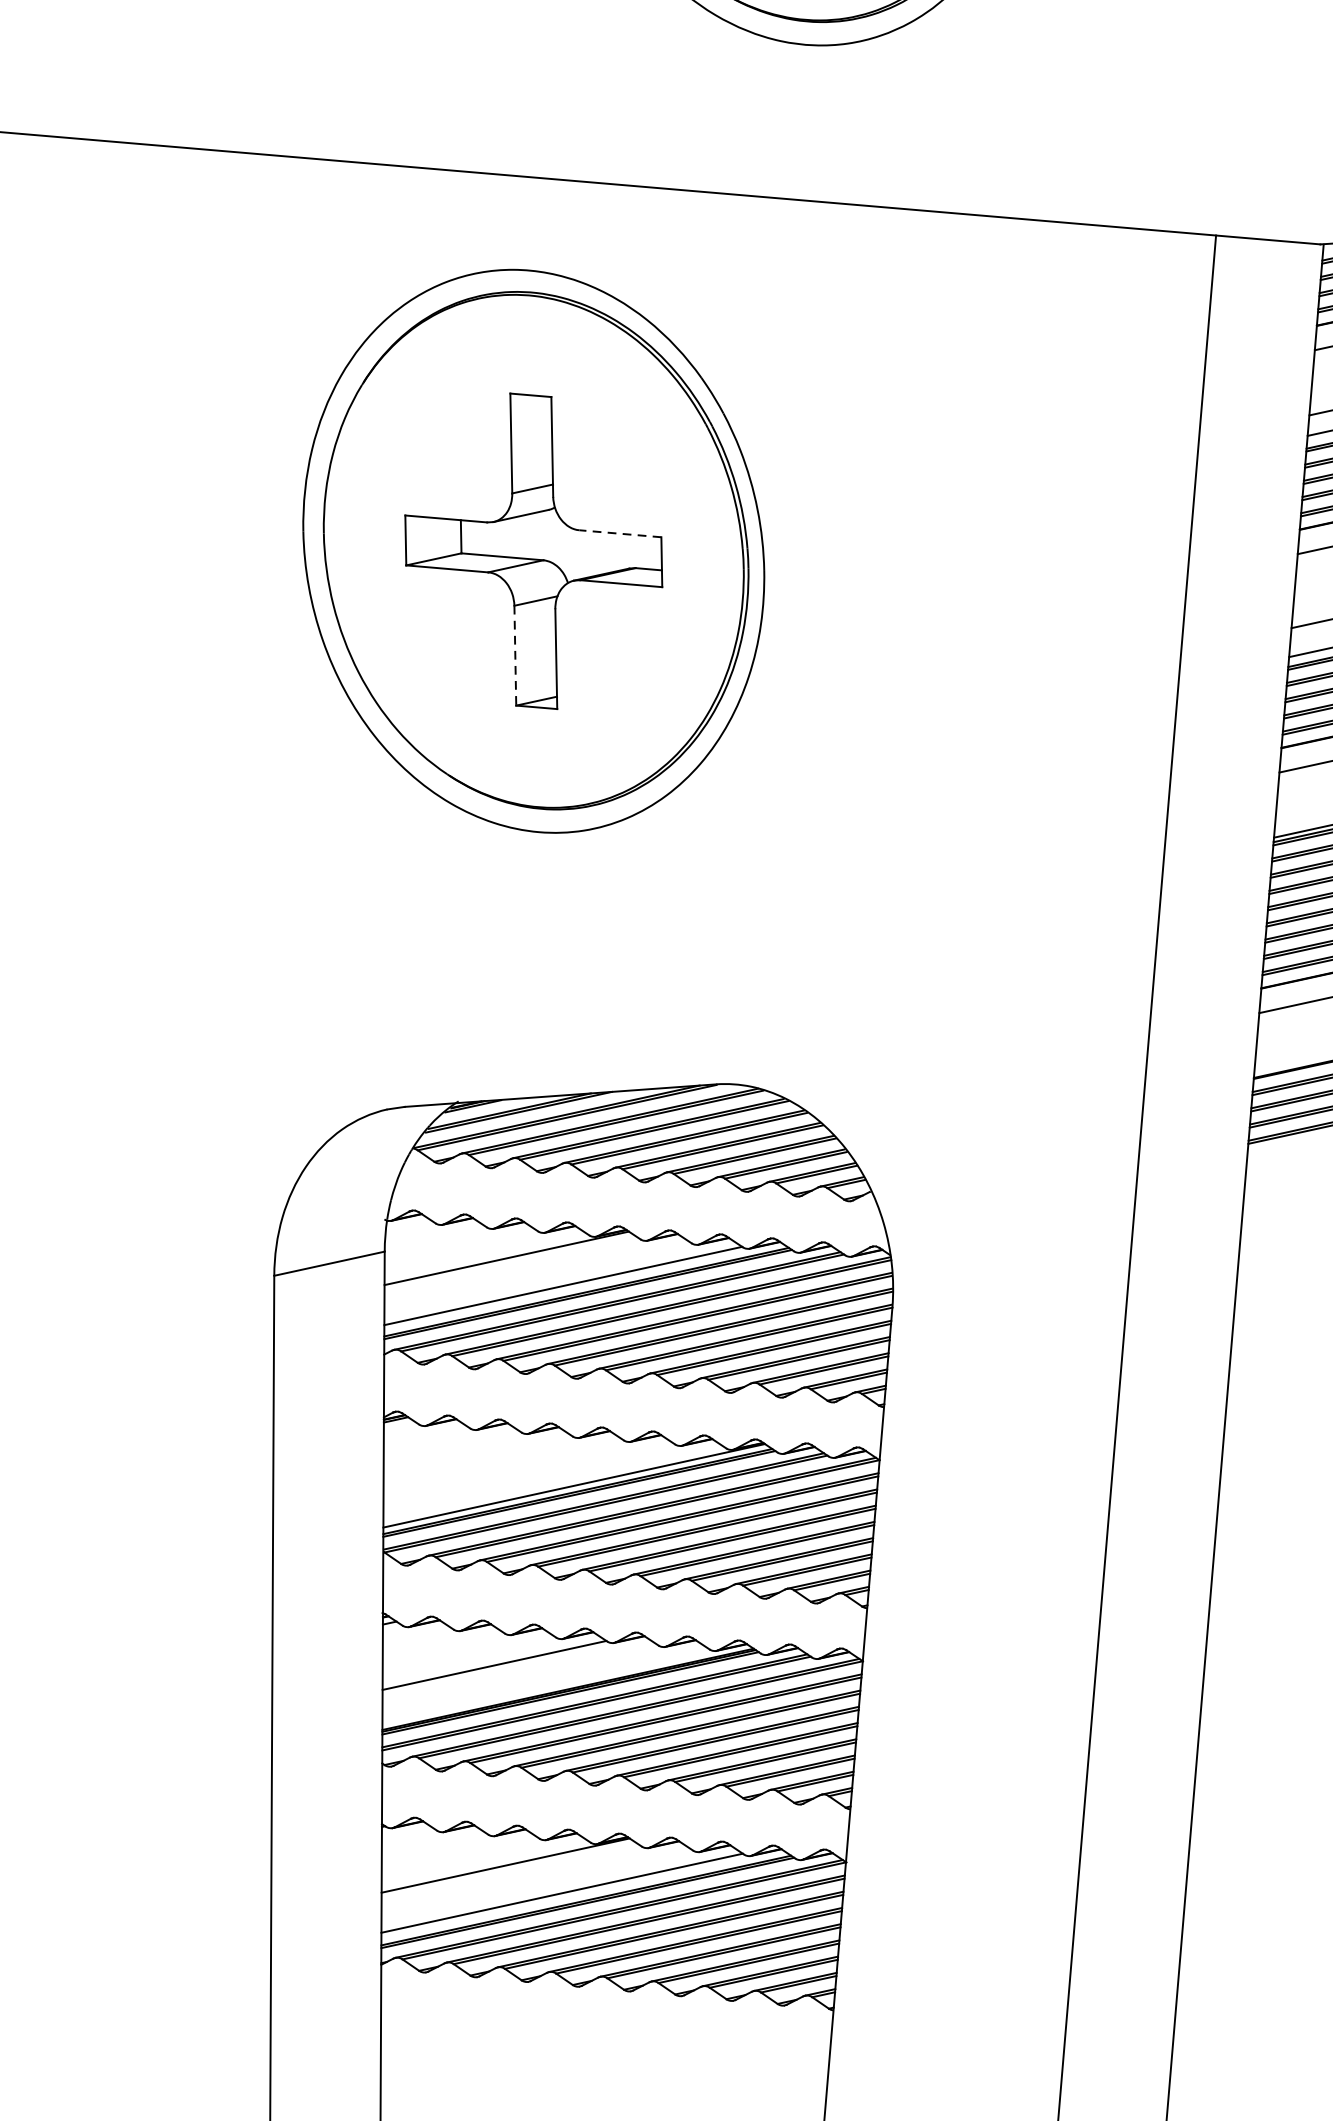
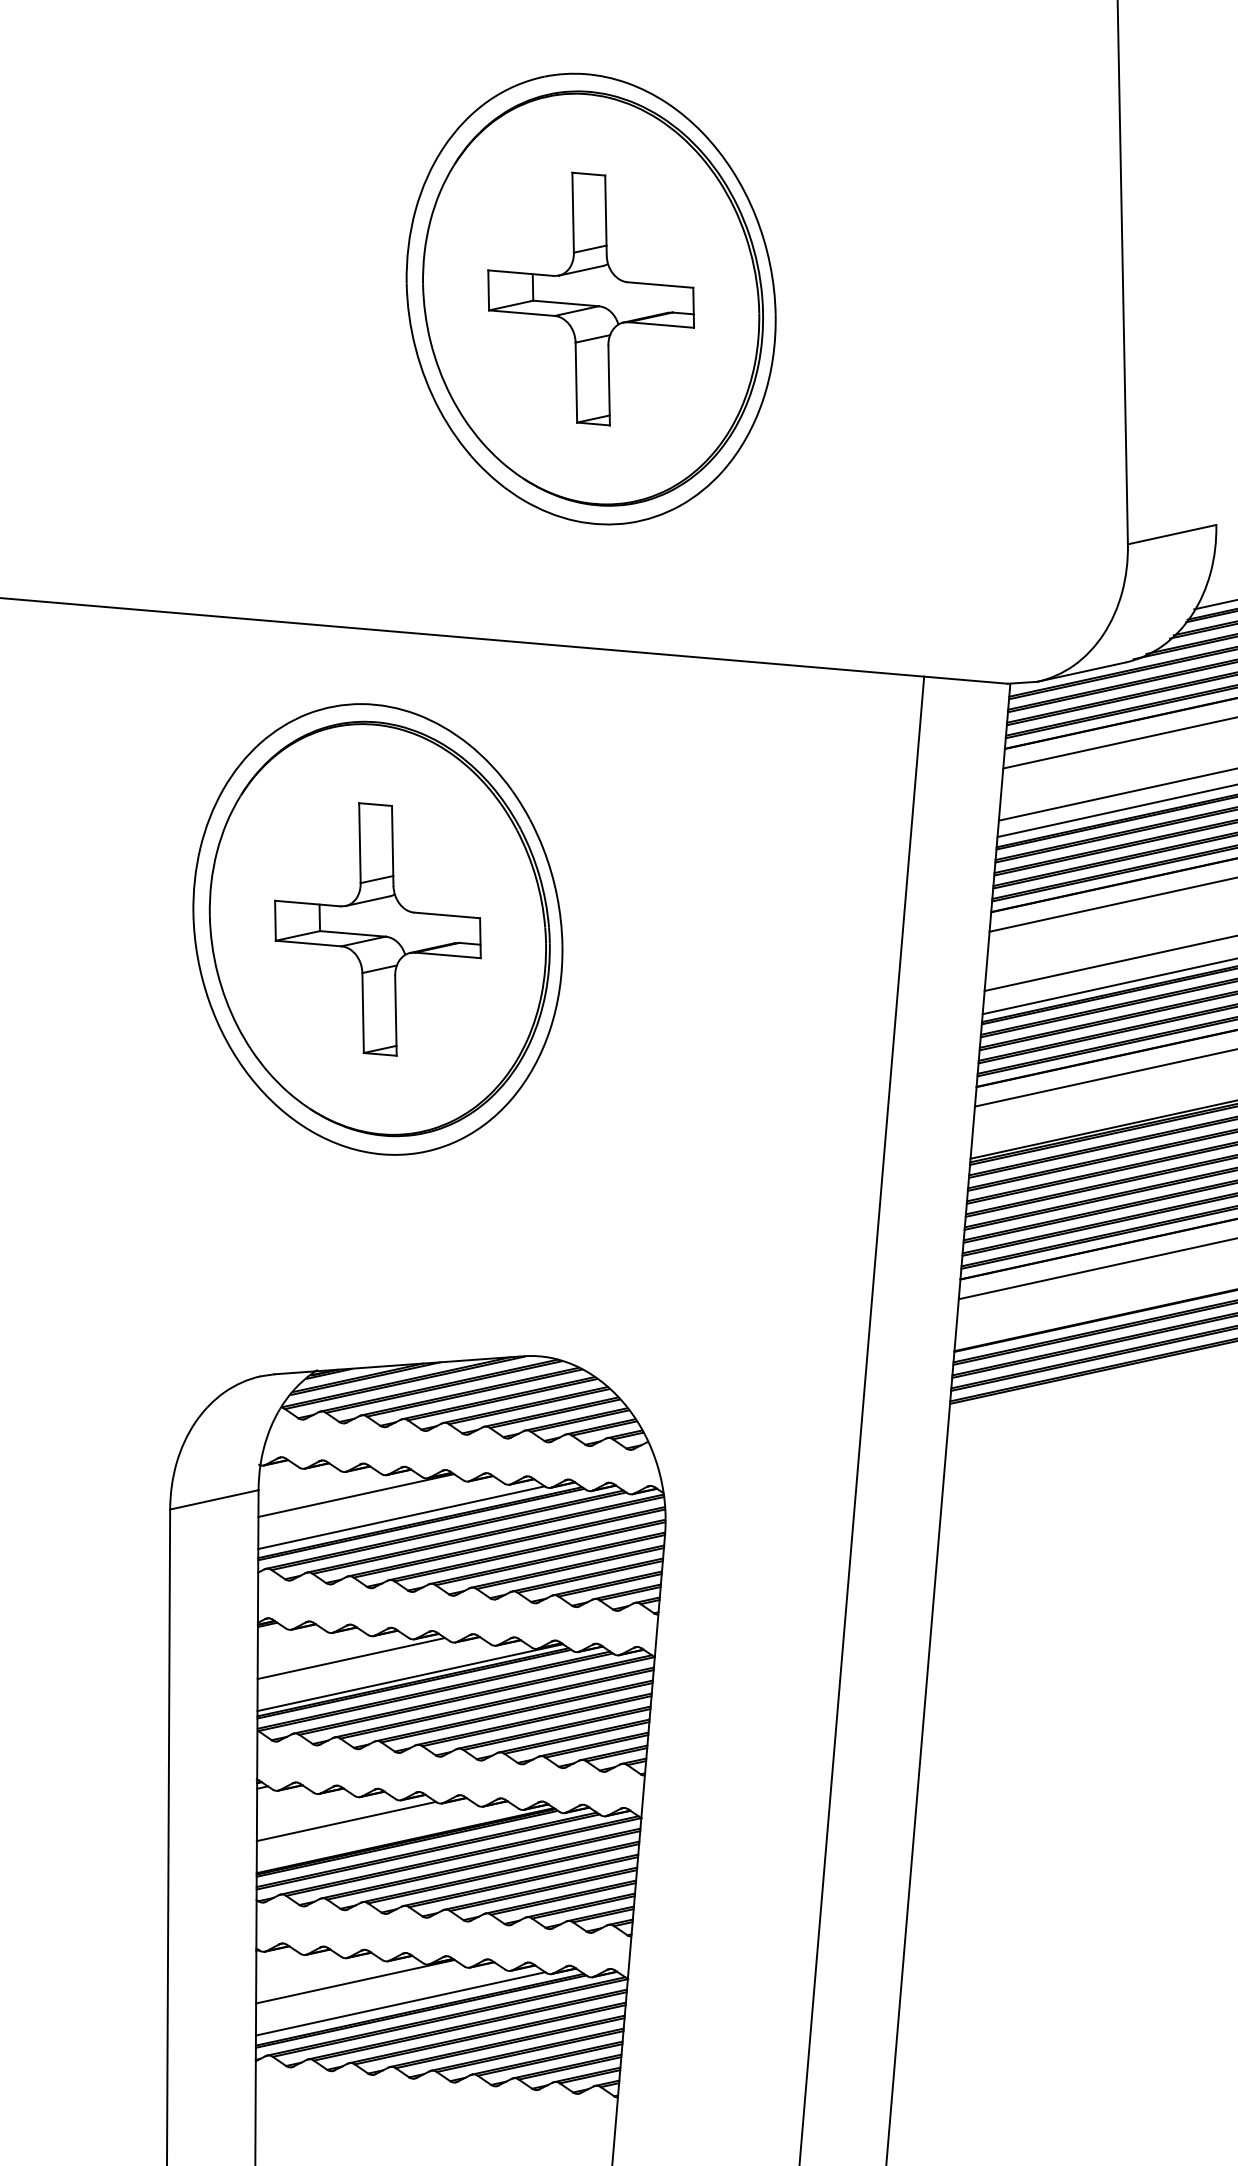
line: (620, 533) -> (447, 915), dashed -> solid
line: (515, 656) -> (363, 1013), dashed -> solid
line: (500, 1461) -> (351, 1658), added

